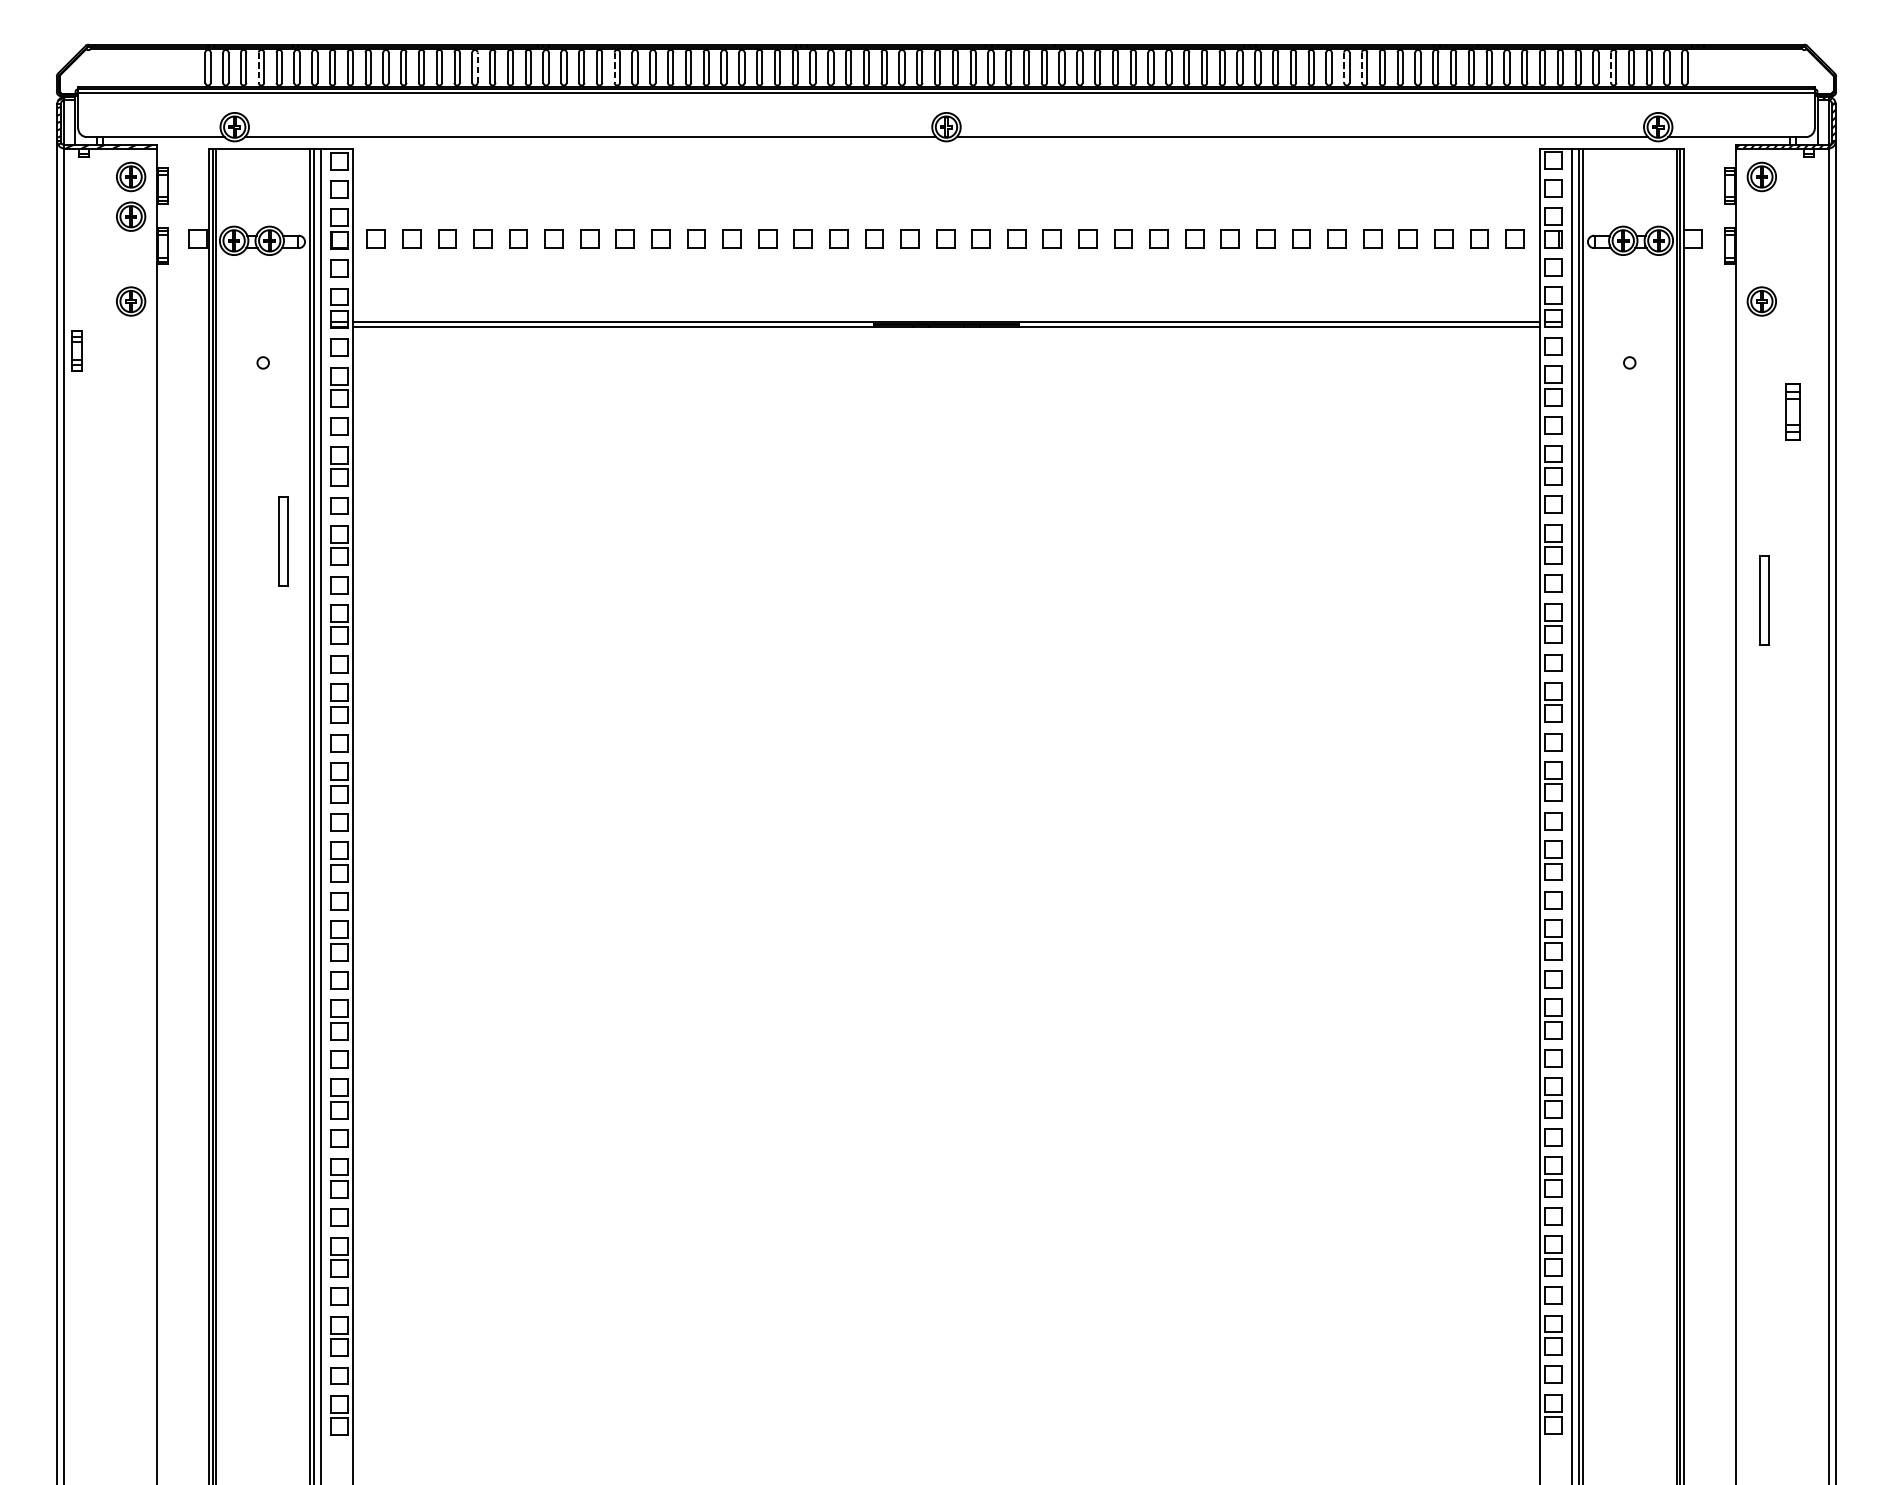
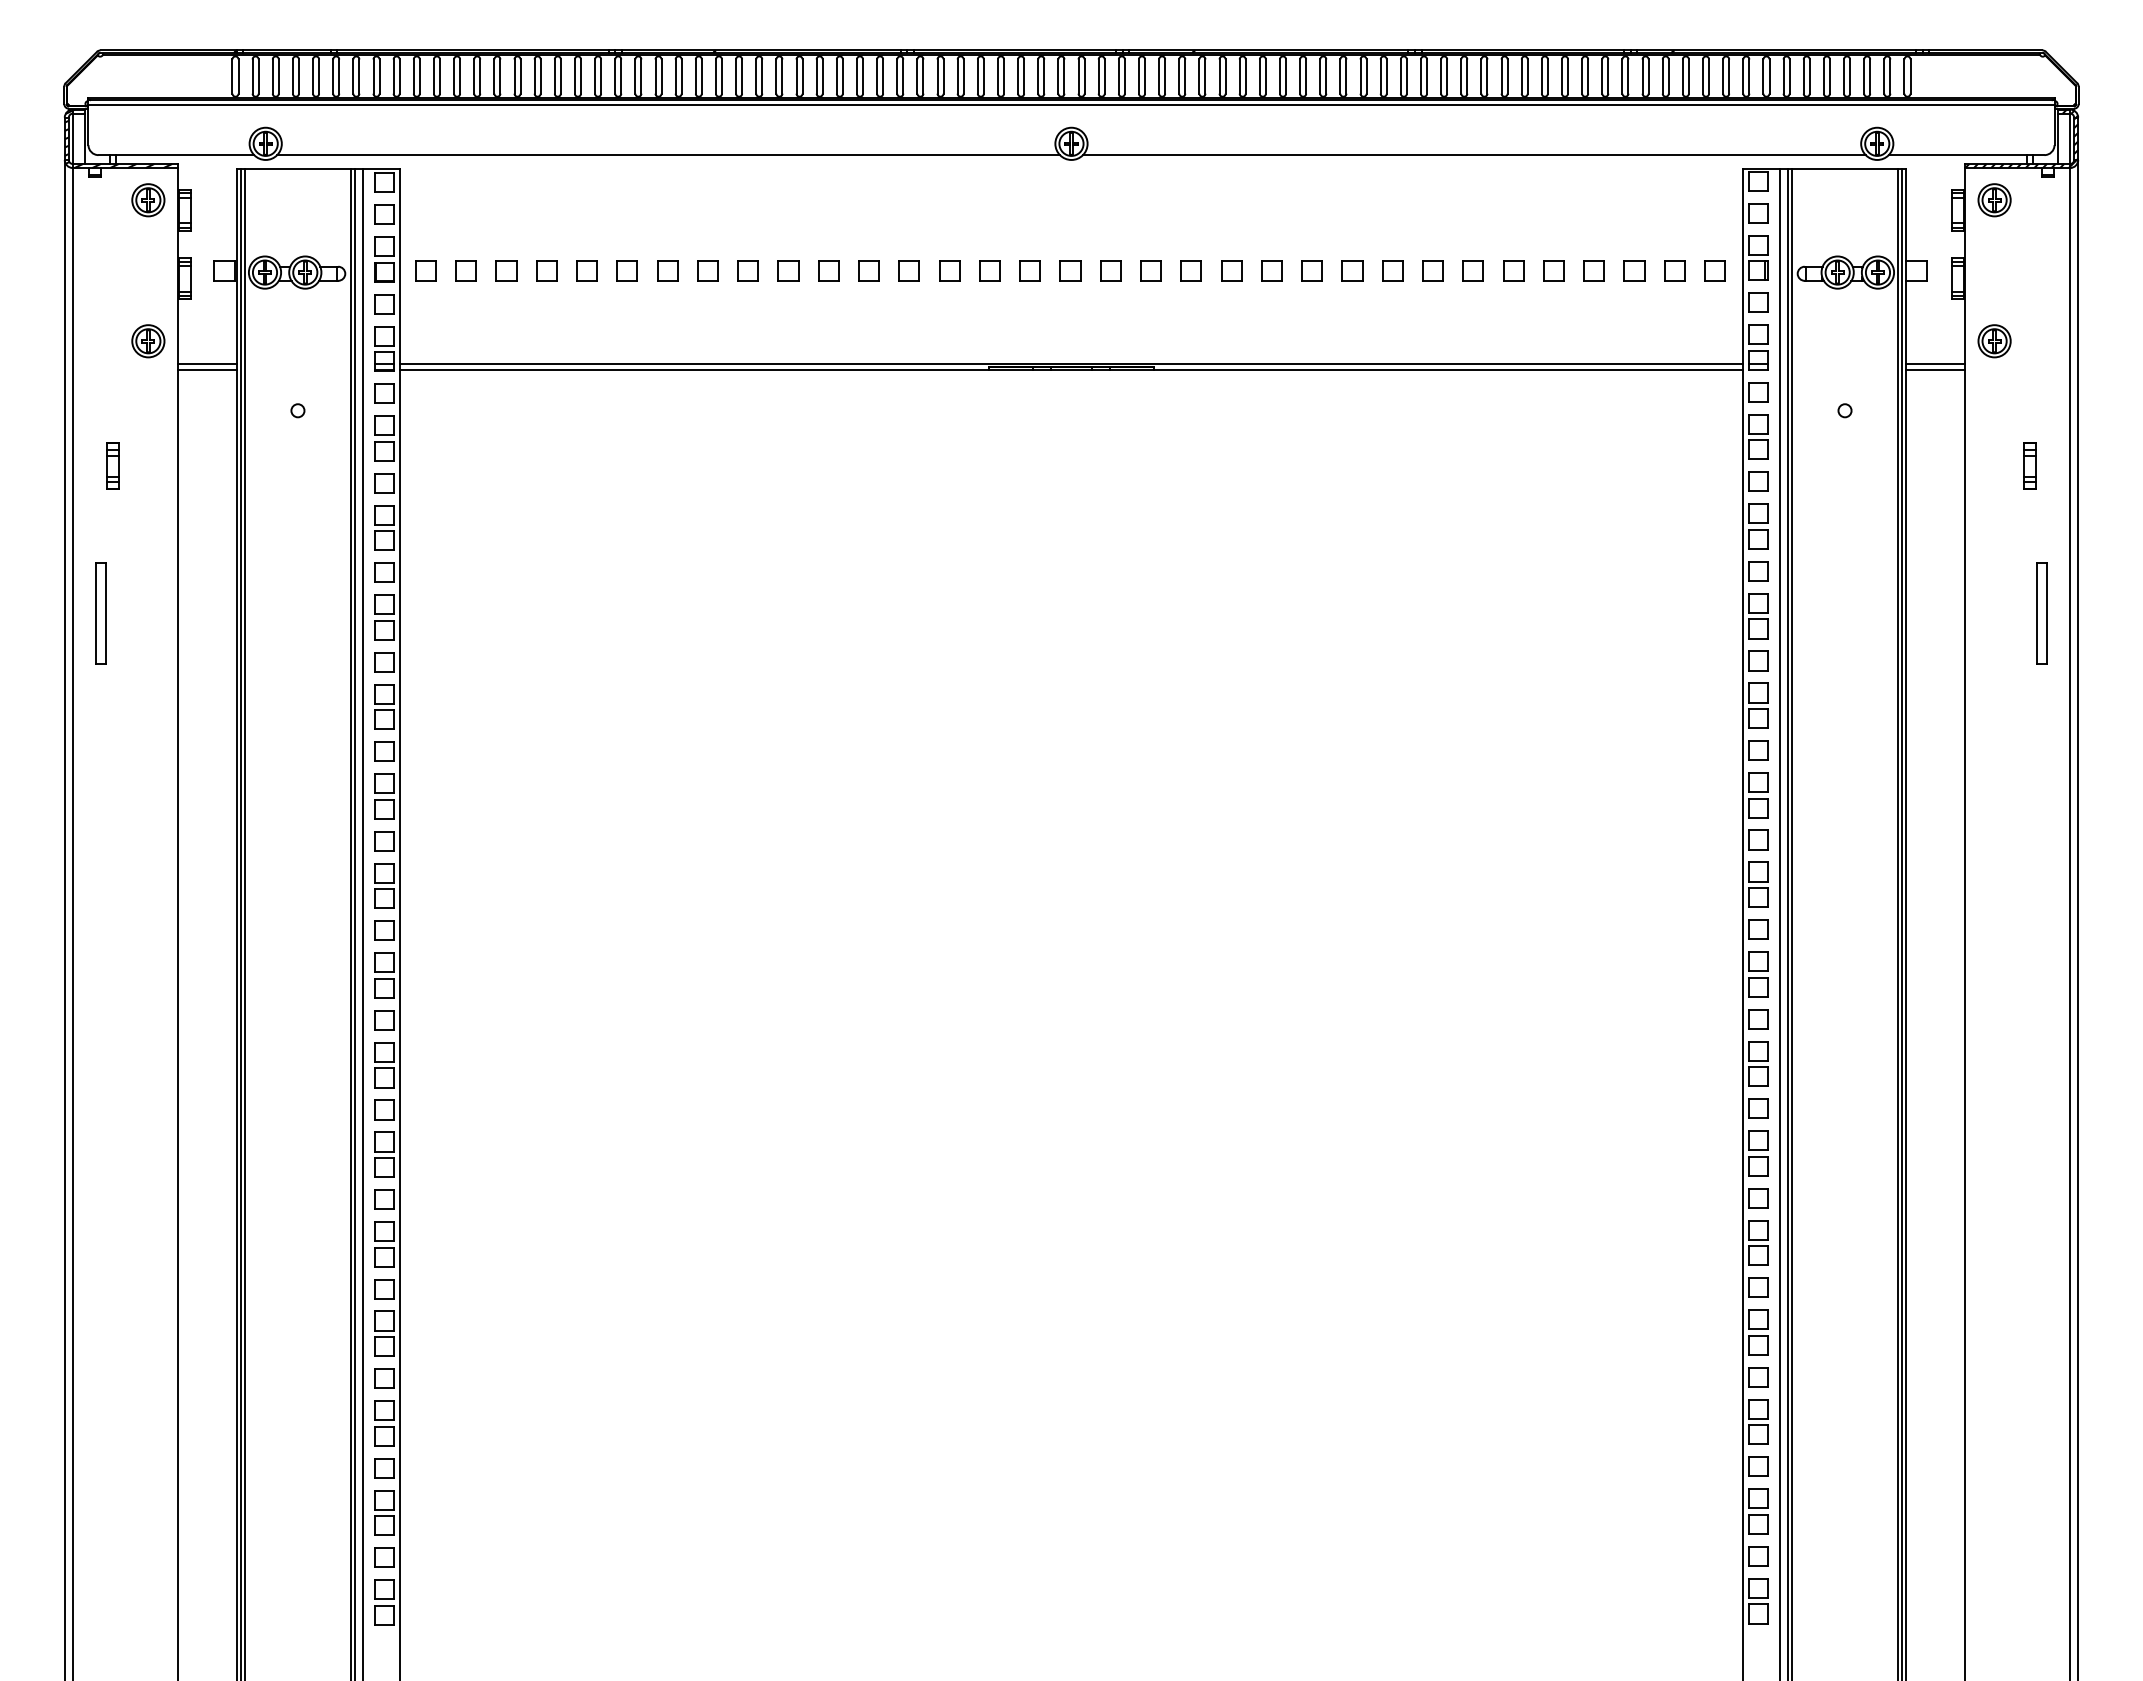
line: (477, 67) -> (540, 76), dashed -> solid
line: (258, 68) -> (292, 77), dashed -> solid
line: (614, 68) -> (695, 77), dashed -> solid
line: (1343, 68) -> (1521, 77), dashed -> solid
line: (1361, 68) -> (1541, 77), dashed -> solid
line: (1610, 68) -> (1823, 77), dashed -> solid
part: (131, 216) -> (148, 245), removed
line: (182, 322) -> (206, 364), added
line: (1709, 322) -> (1935, 364), added
line: (182, 327) -> (206, 370), added
line: (1709, 327) -> (1935, 370), added
part: (76, 350) -> (112, 465), moved
part: (1792, 411) -> (2029, 465), size x0.71
part: (283, 541) -> (100, 613), moved
part: (1764, 600) -> (2041, 613), moved

